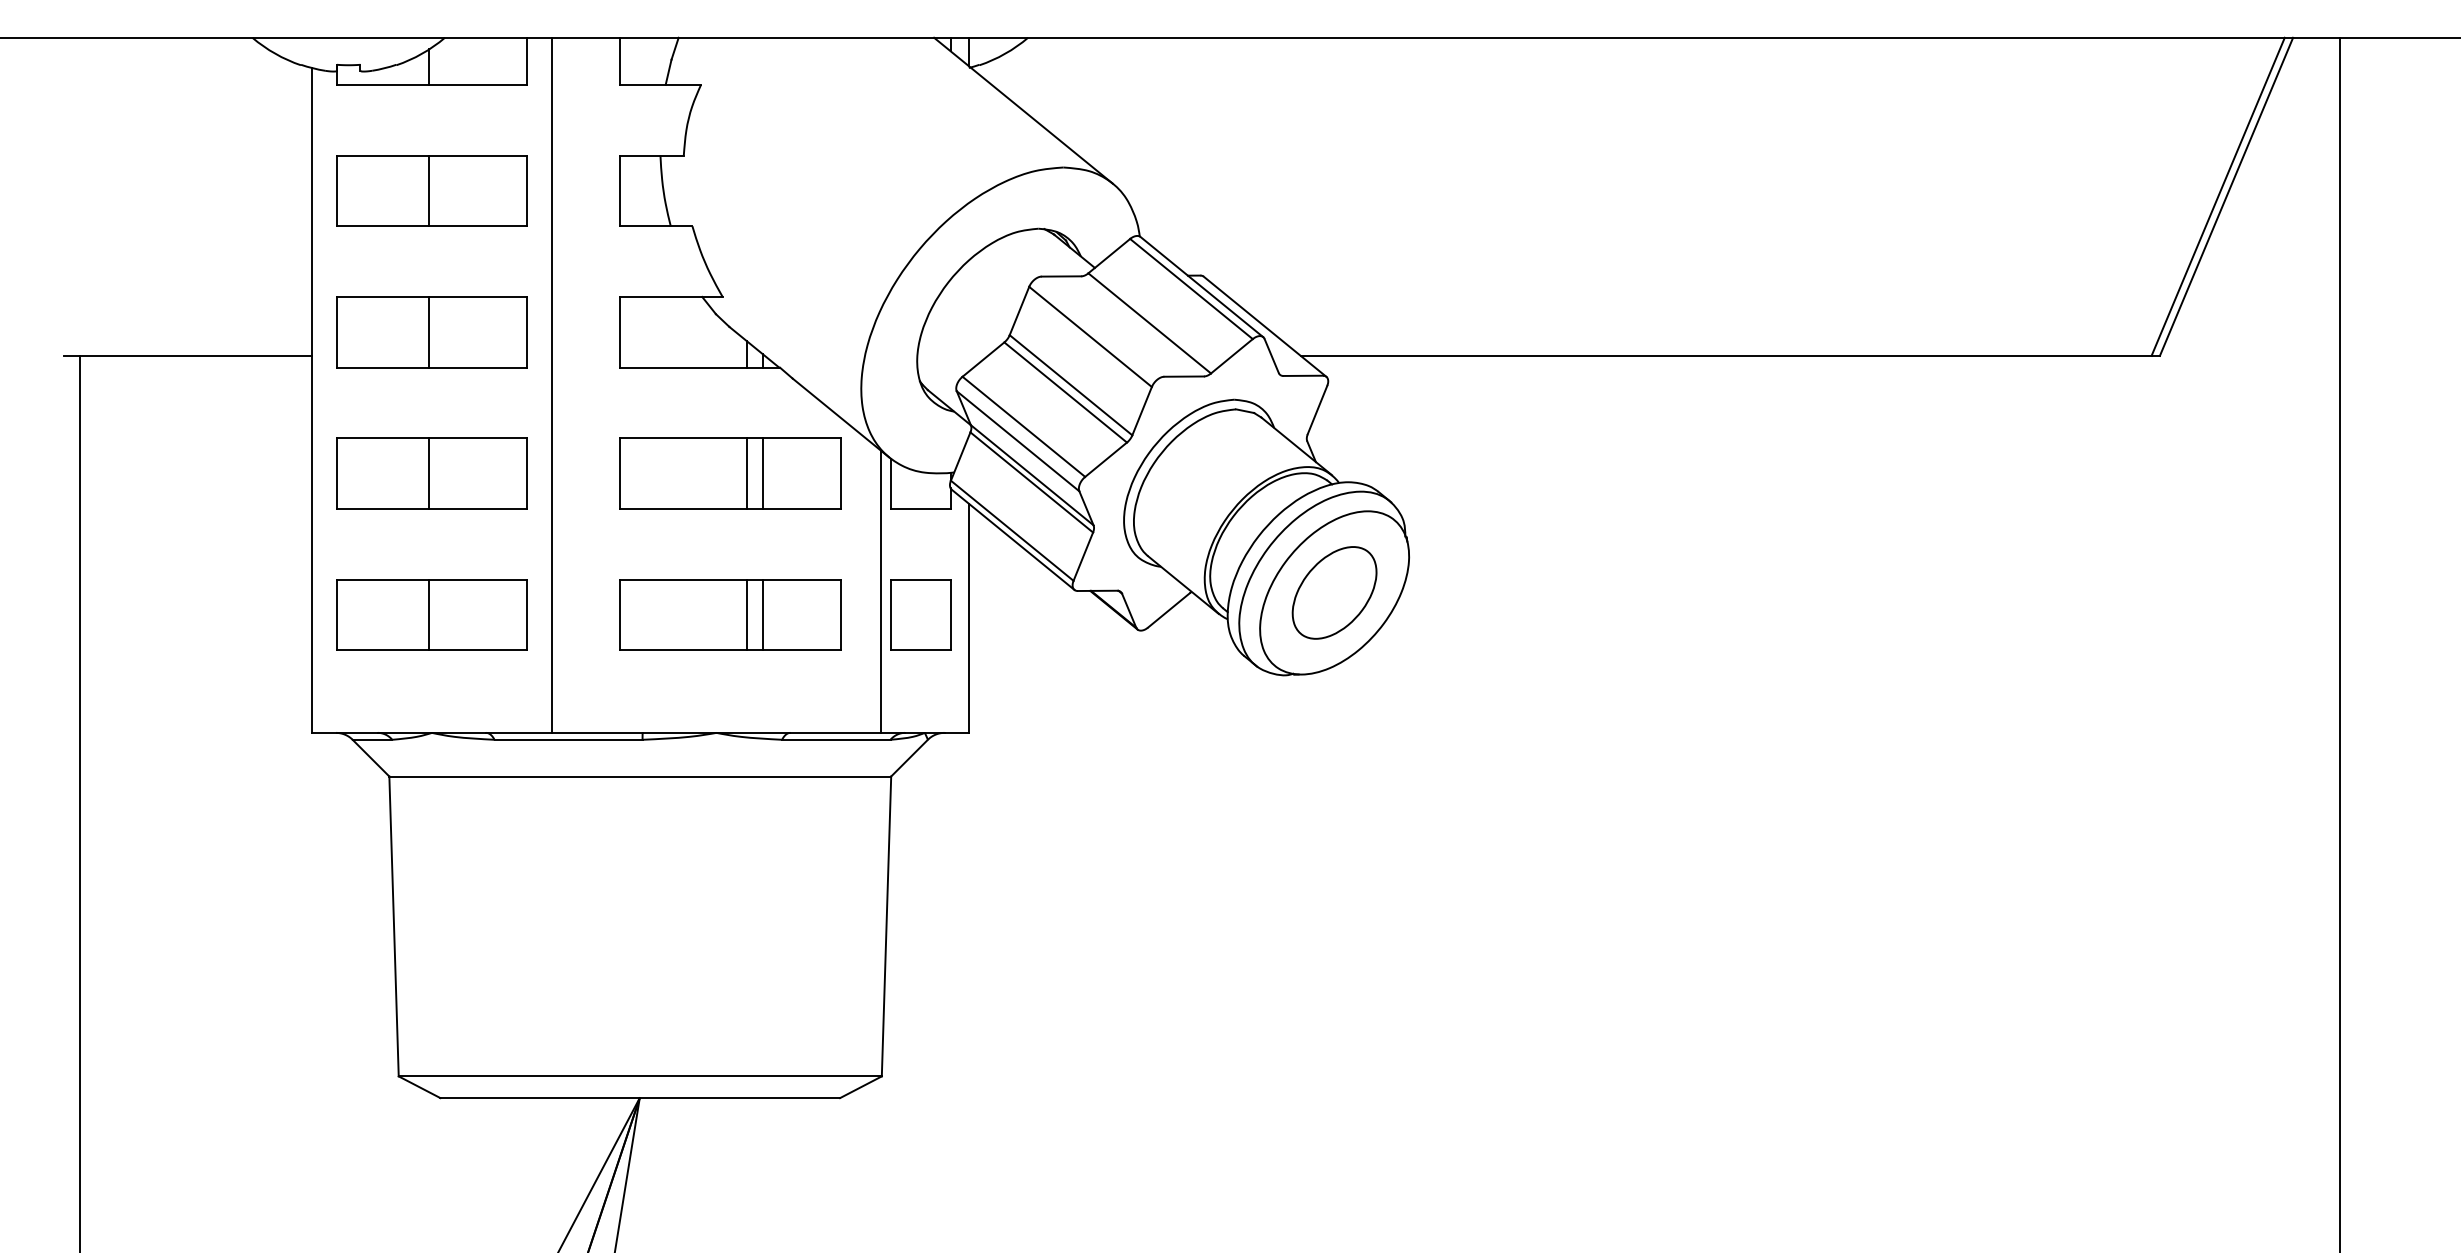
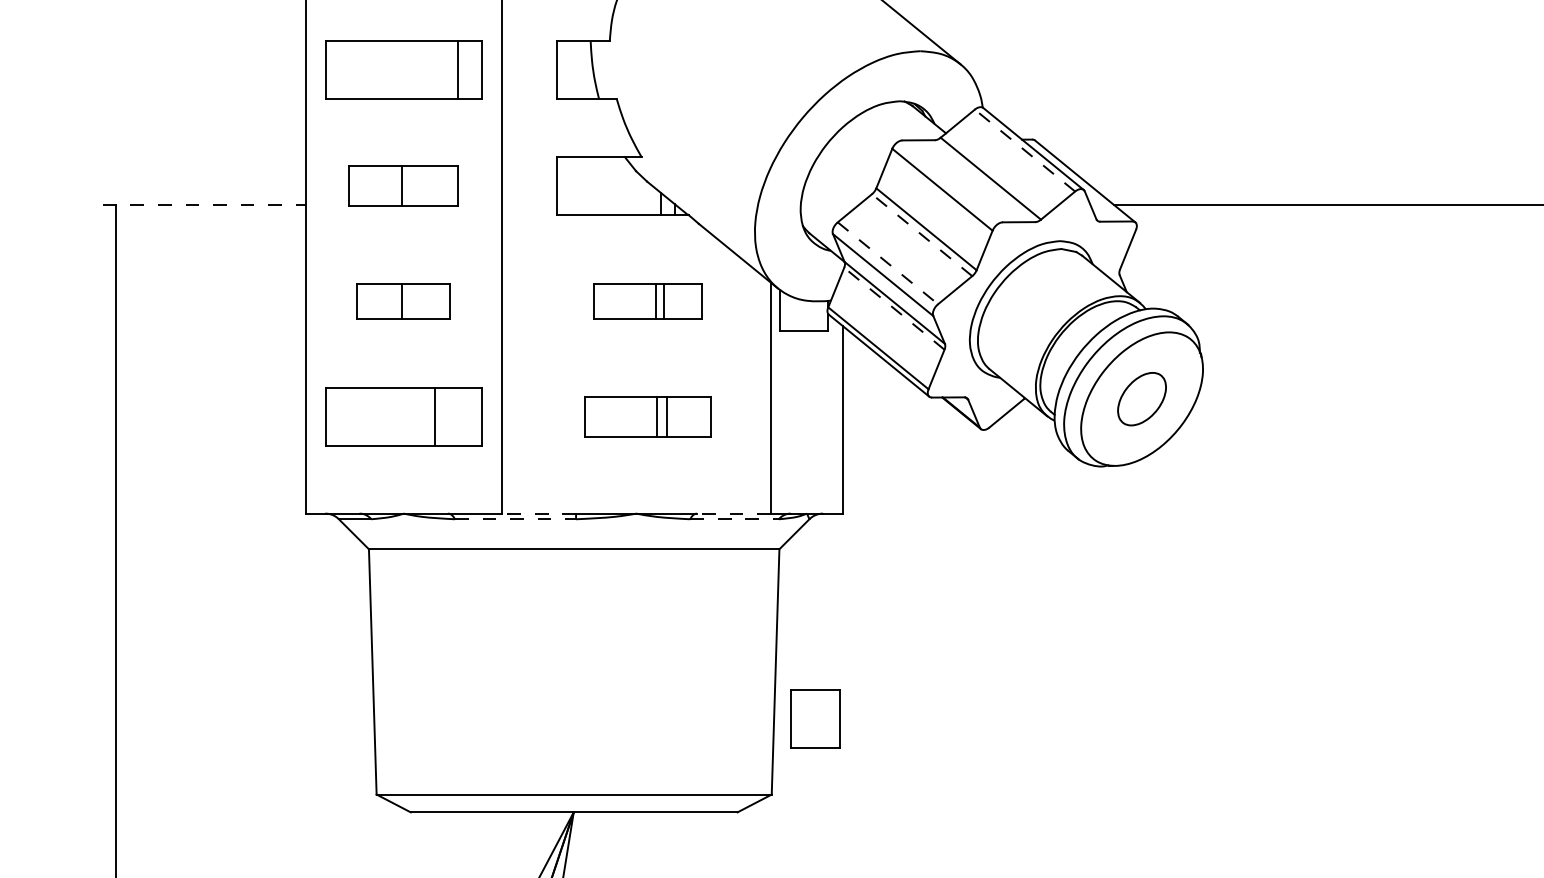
line: (429, 190) -> (458, 70), moved
line: (1191, 288) -> (1025, 150), solid -> dashed
part: (431, 332) -> (403, 186), size x0.7
line: (187, 355) -> (203, 204), solid -> dashed
line: (1065, 392) -> (921, 235), solid -> dashed
line: (1024, 427) -> (888, 263), solid -> dashed
part: (431, 473) -> (403, 301), size x0.6
part: (730, 473) -> (647, 301), size x0.6
line: (1031, 482) -> (894, 308), solid -> dashed
part: (1334, 592) -> (1141, 398), size x0.7
line: (429, 614) -> (435, 416), moved
part: (730, 614) -> (647, 416), size x0.7
part: (920, 614) -> (814, 718), moved
line: (596, 732) -> (538, 513), solid -> dashed
line: (835, 732) -> (733, 513), solid -> dashed
line: (569, 739) -> (516, 519), solid -> dashed
line: (836, 739) -> (734, 519), solid -> dashed

